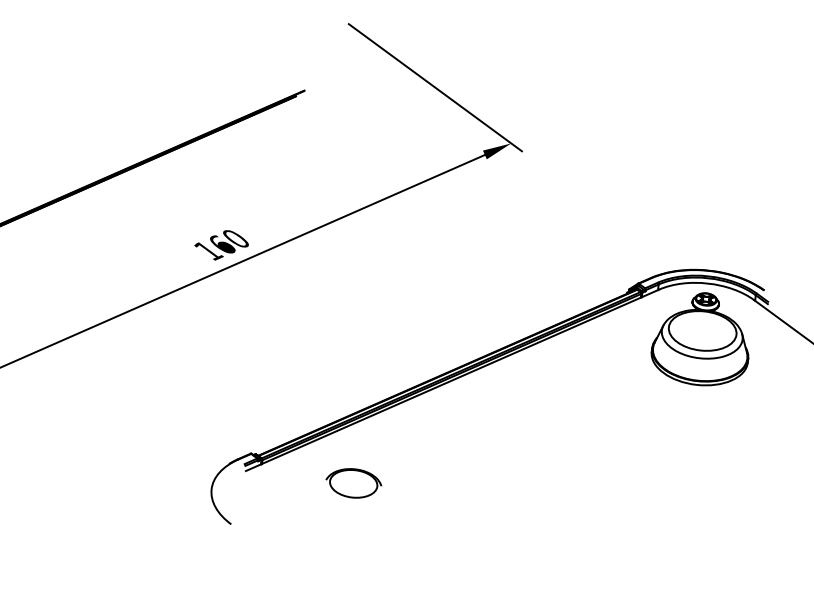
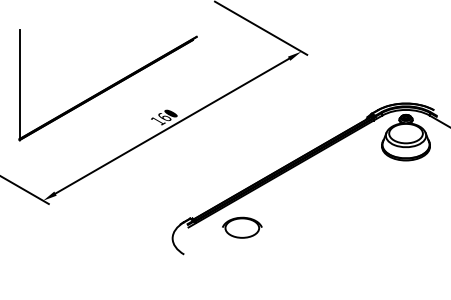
part: (354, 483) -> (242, 227), size x1.43

